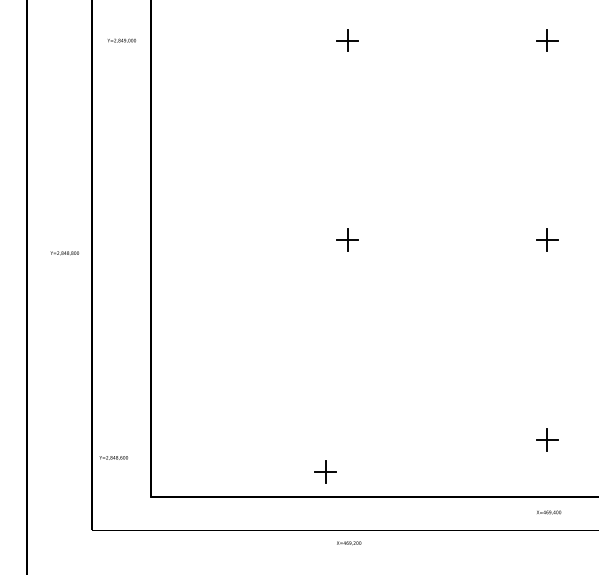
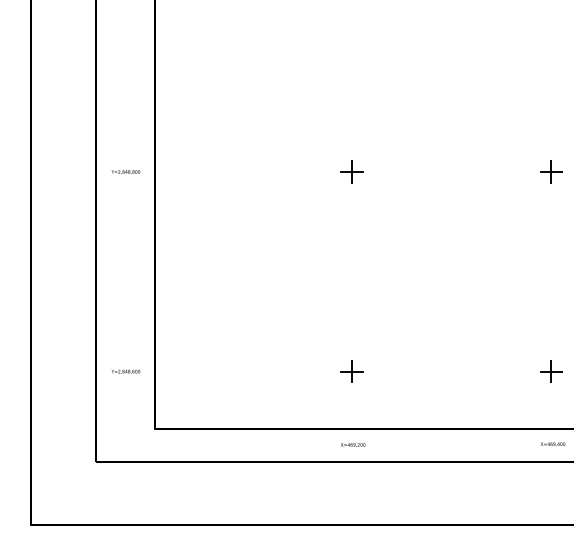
text: (64, 253) -> (125, 172), moved
text: (113, 457) -> (125, 371), moved
part: (325, 471) -> (351, 371), moved
text: (349, 543) -> (353, 445), moved

